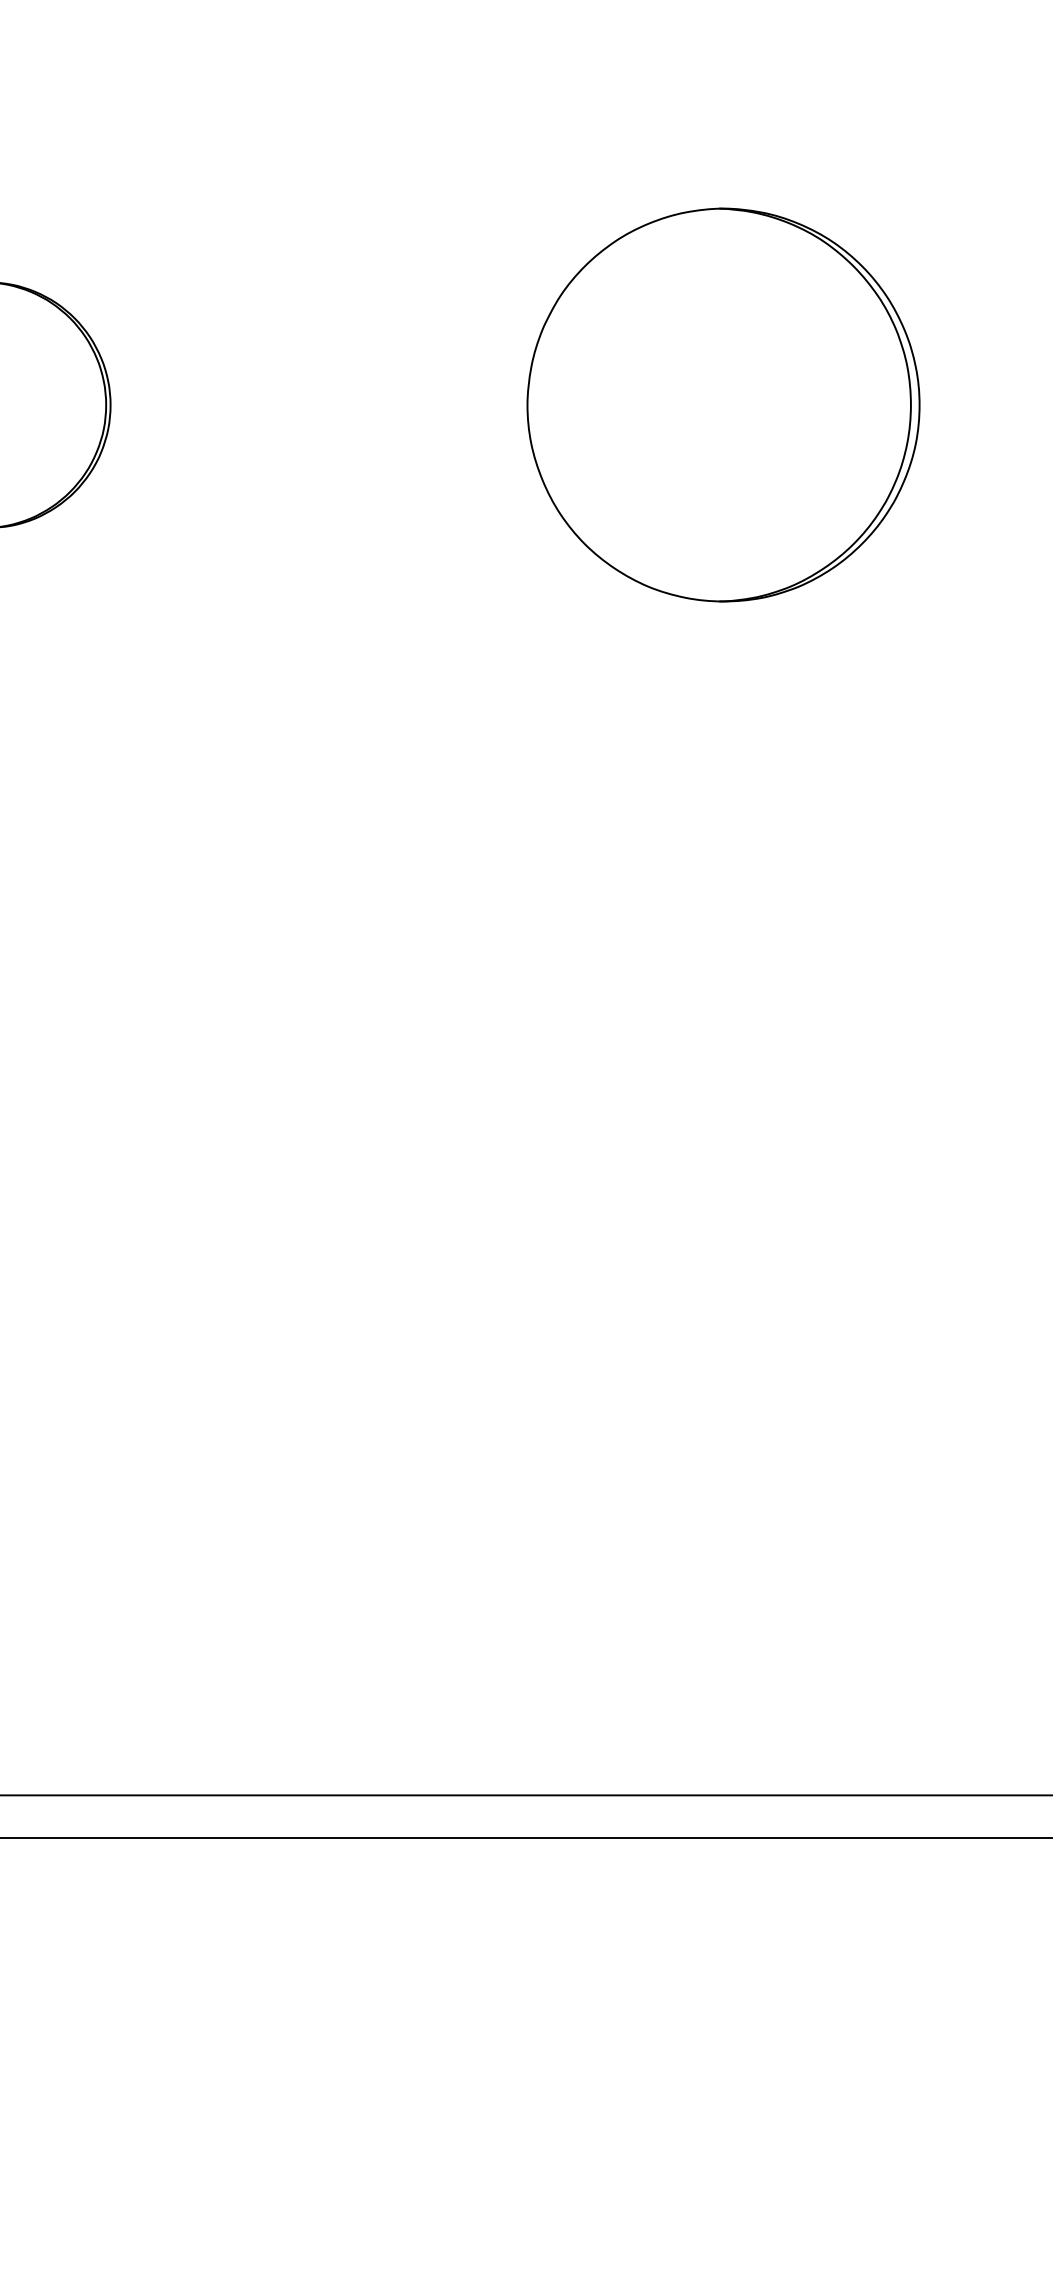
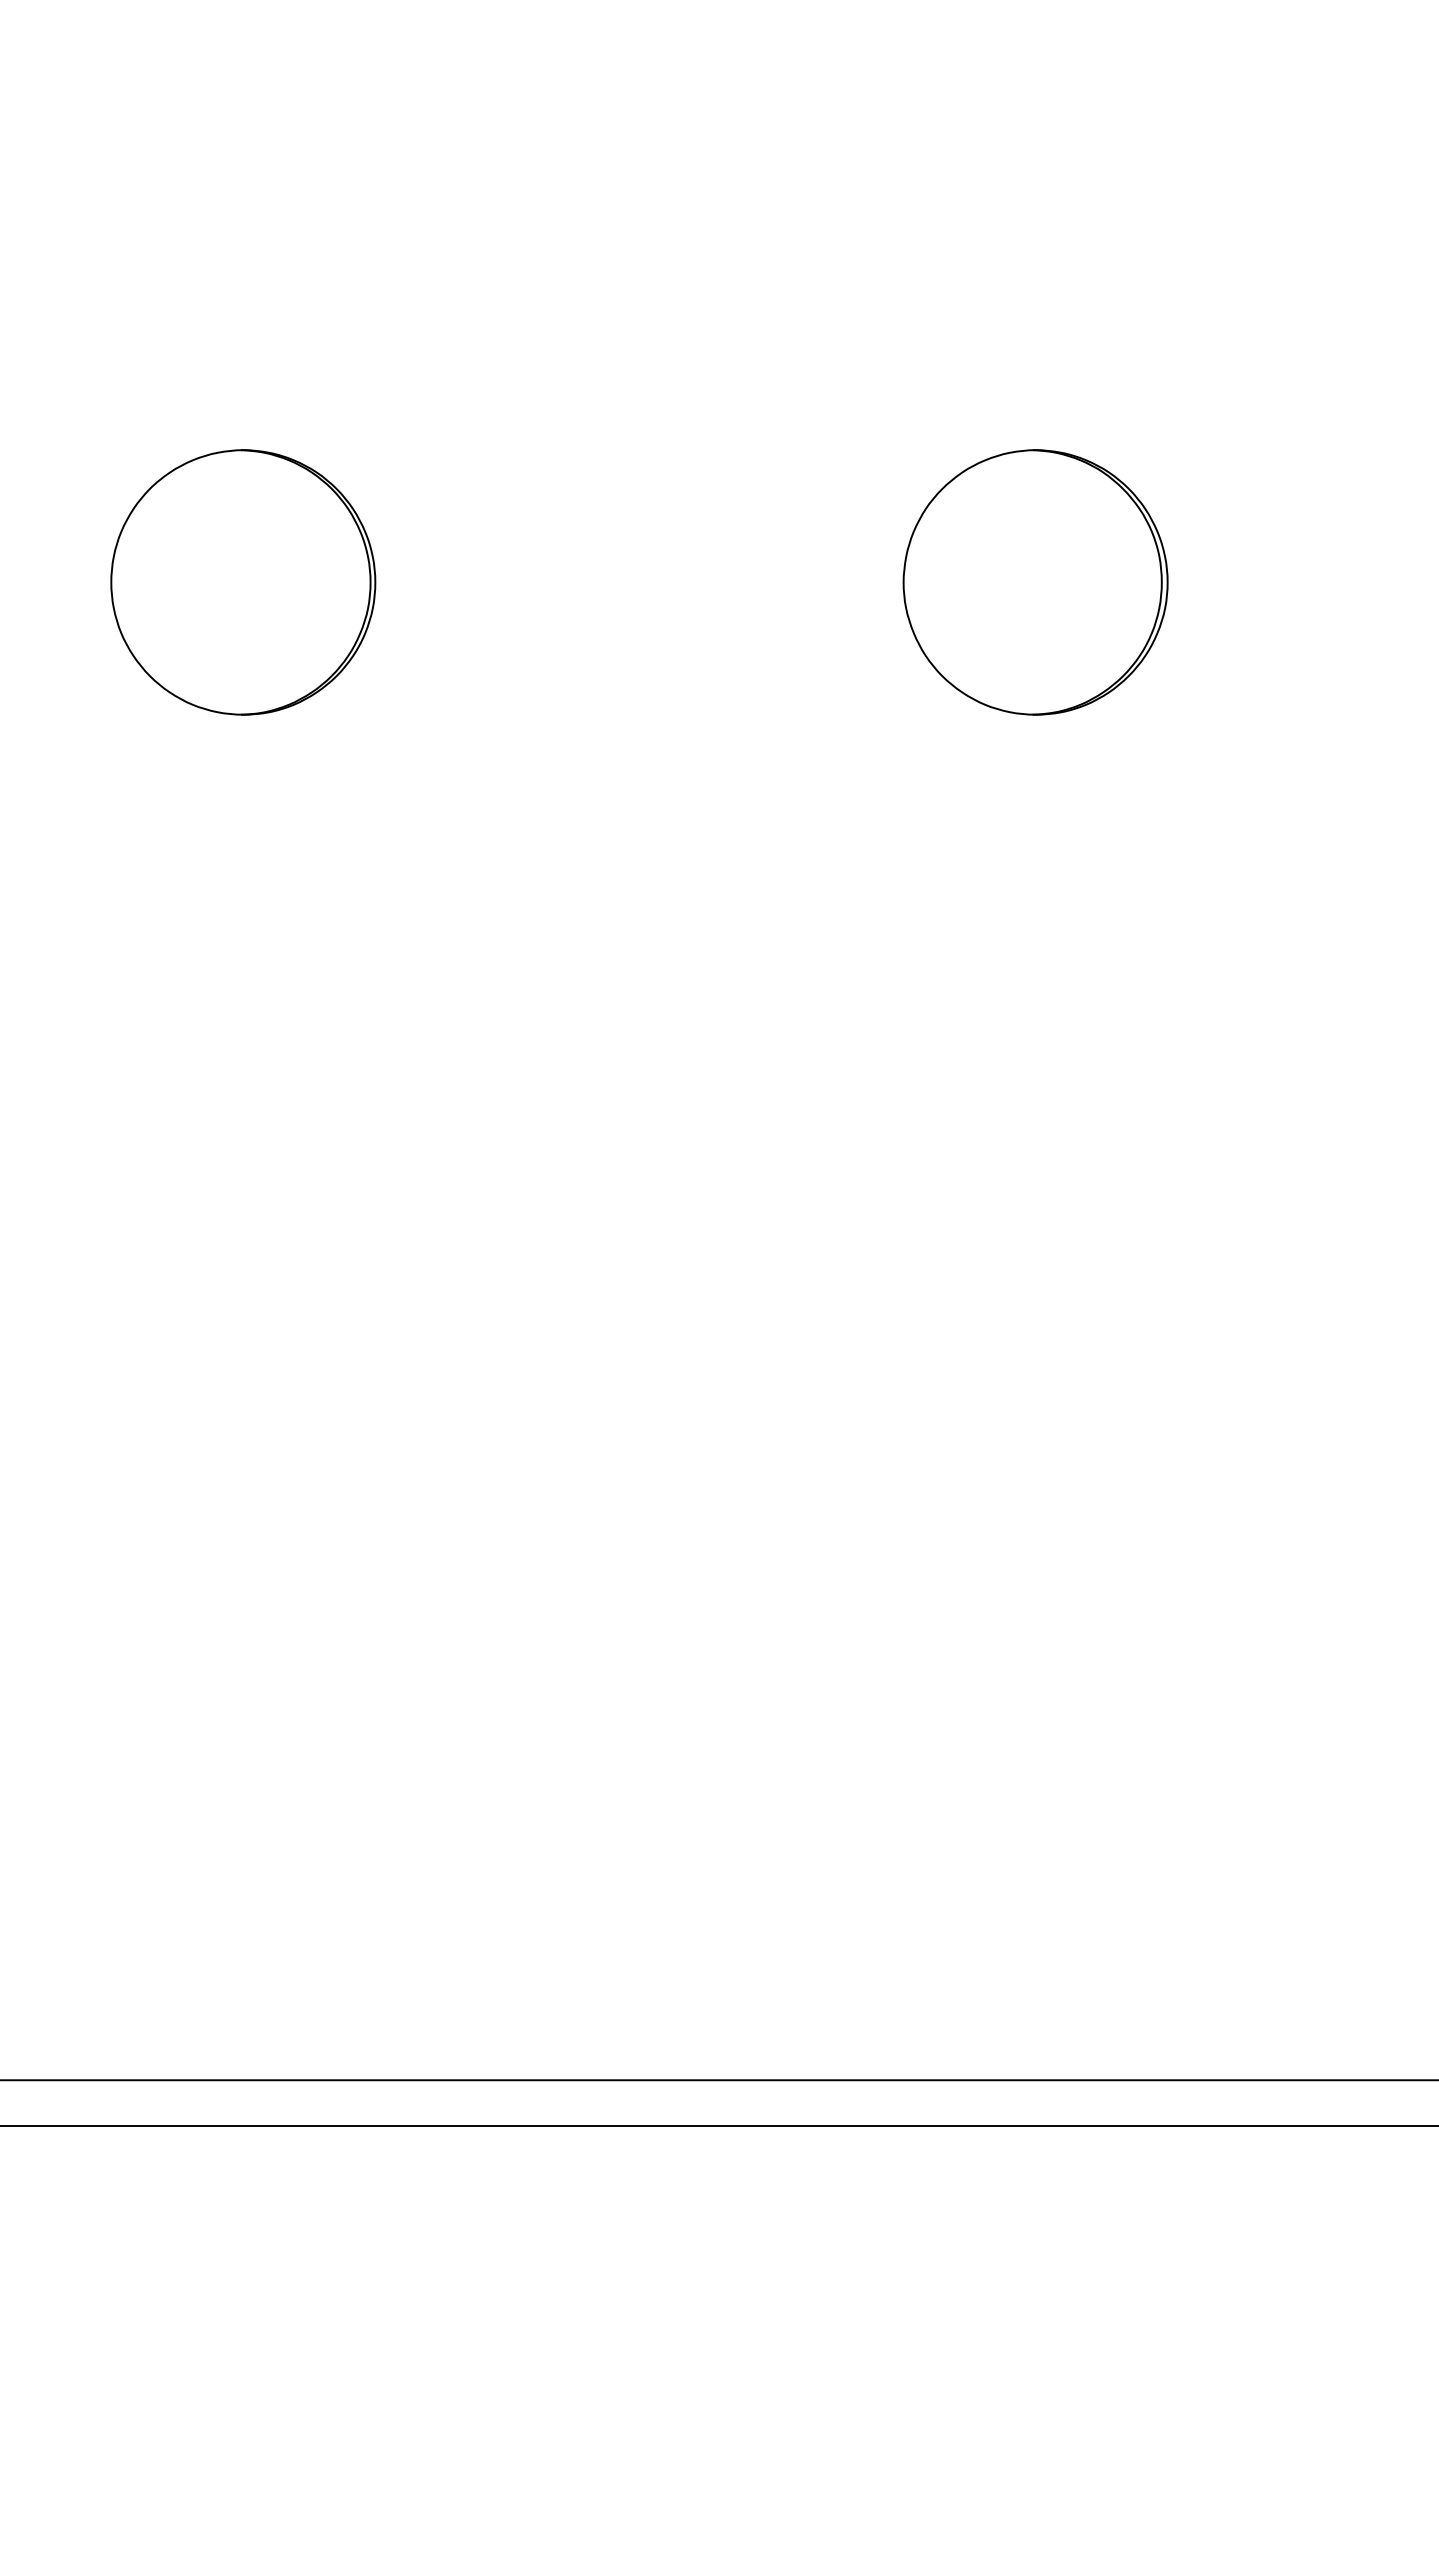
part: (723, 405) -> (1035, 582), size x0.62

